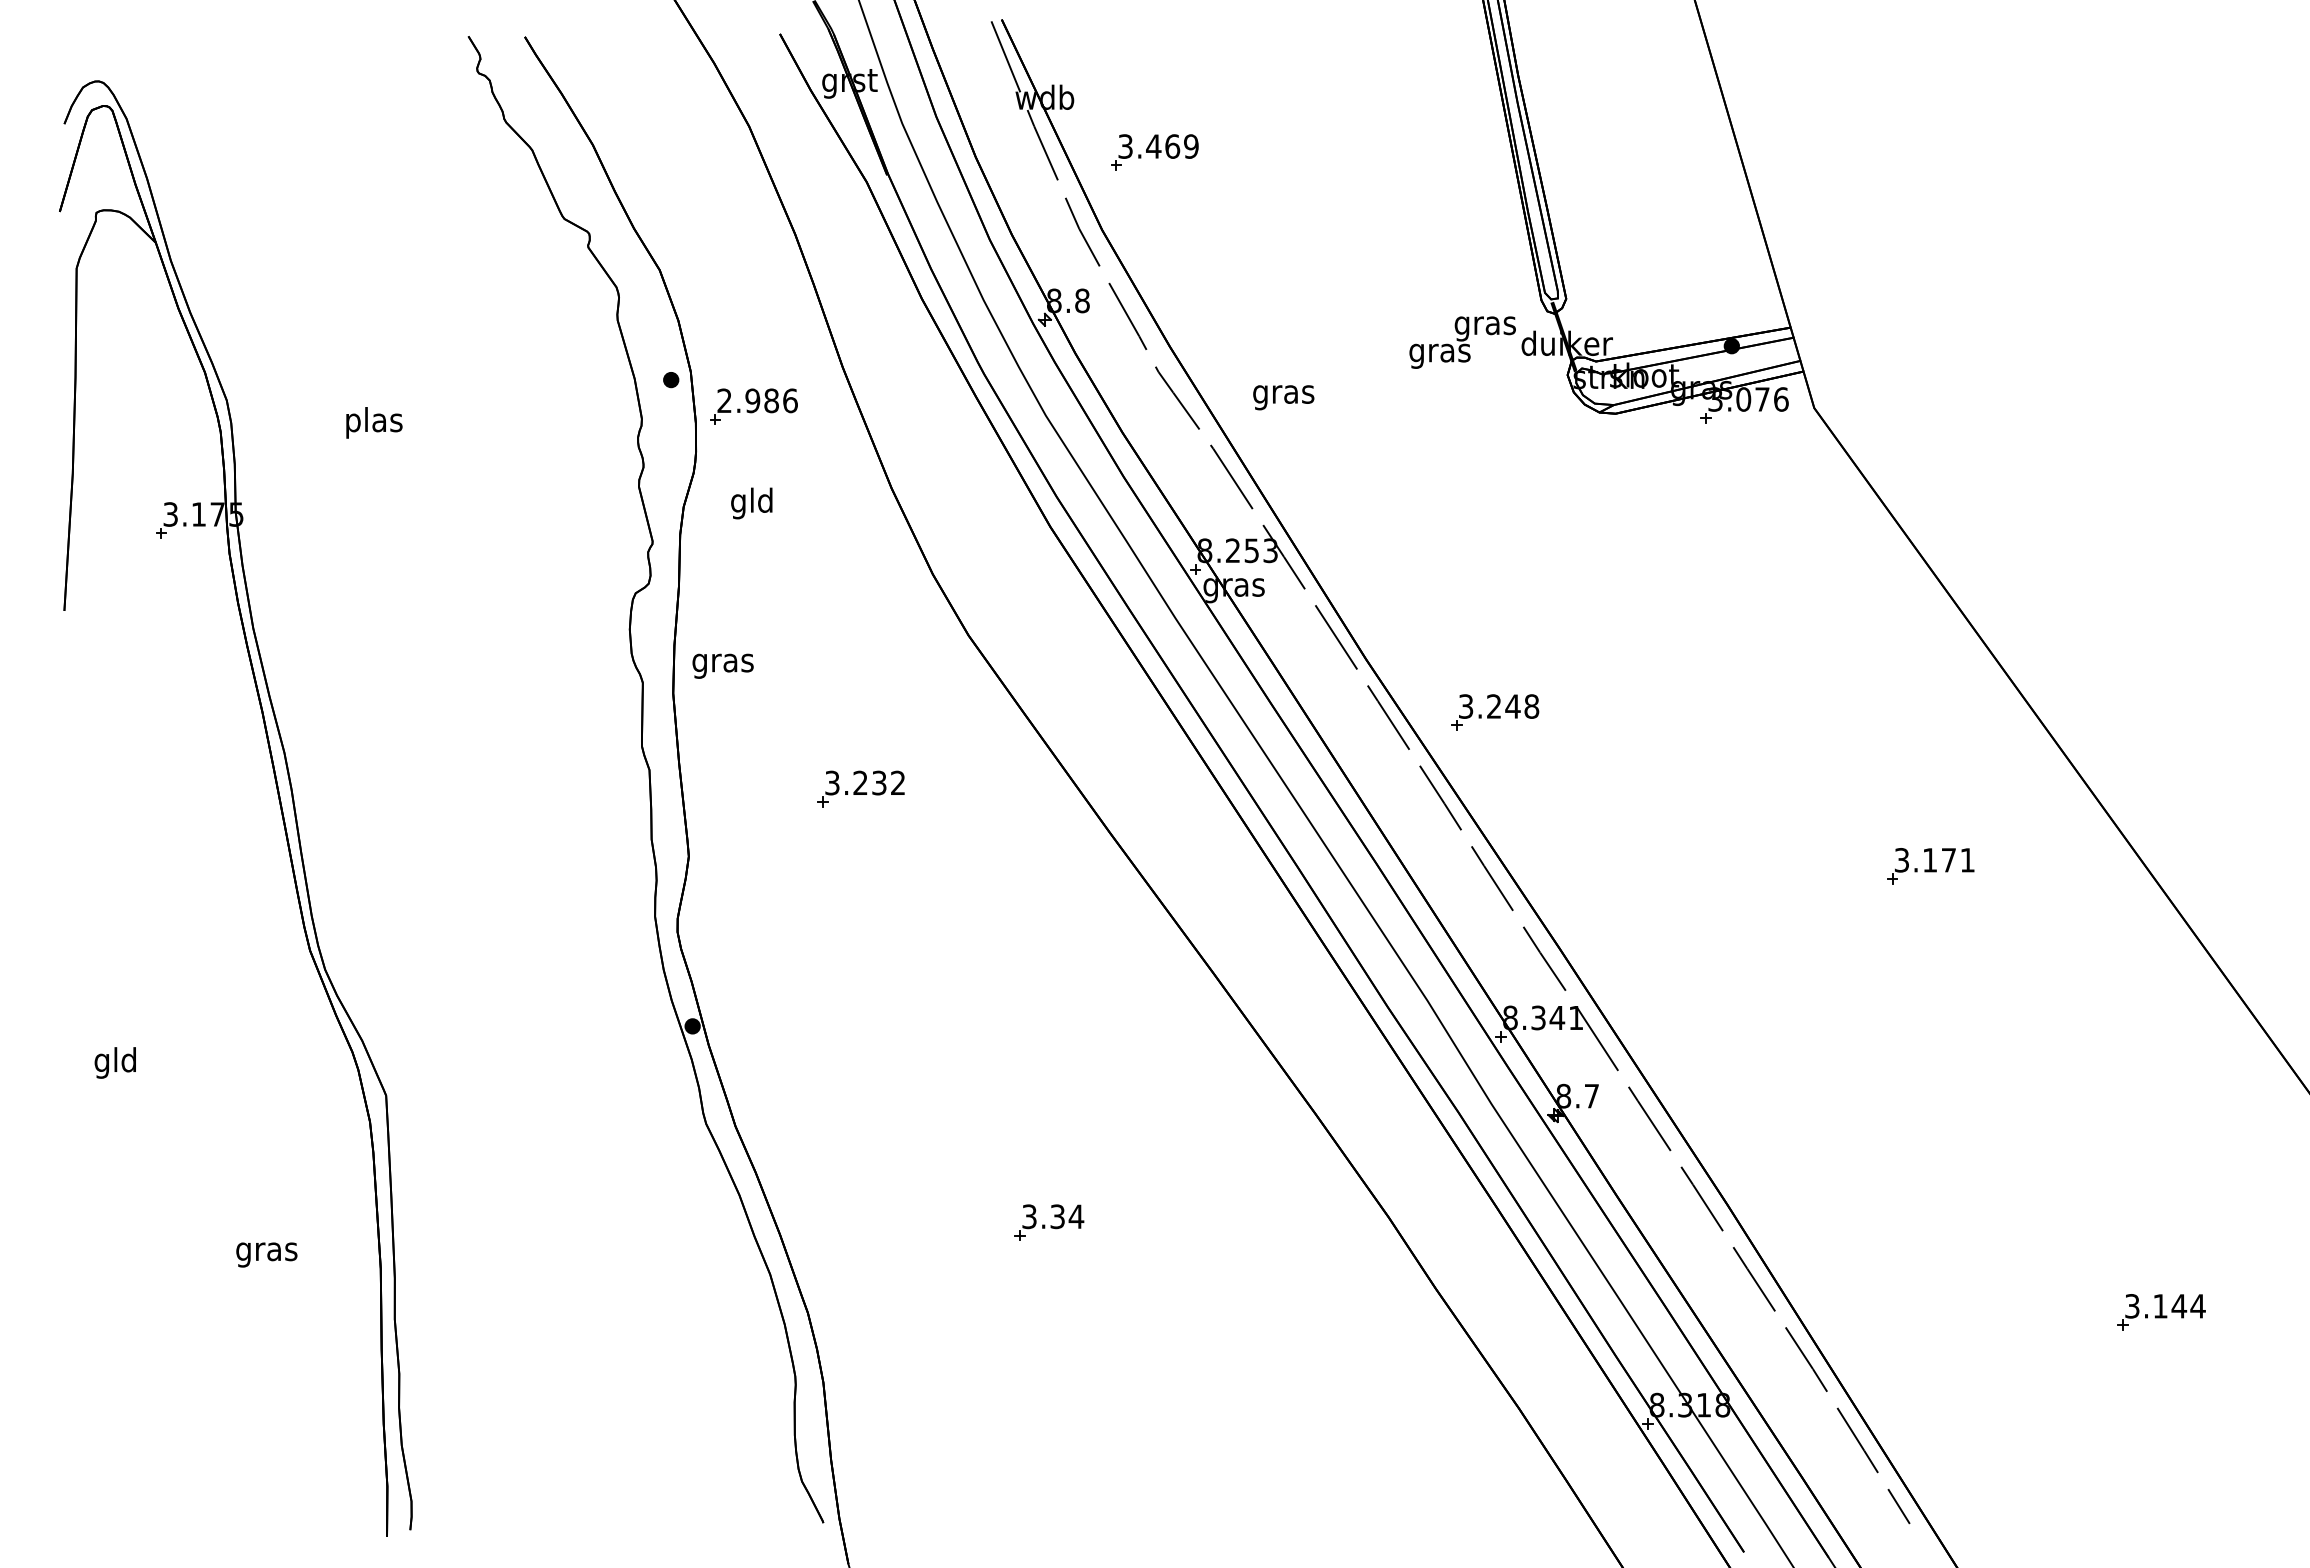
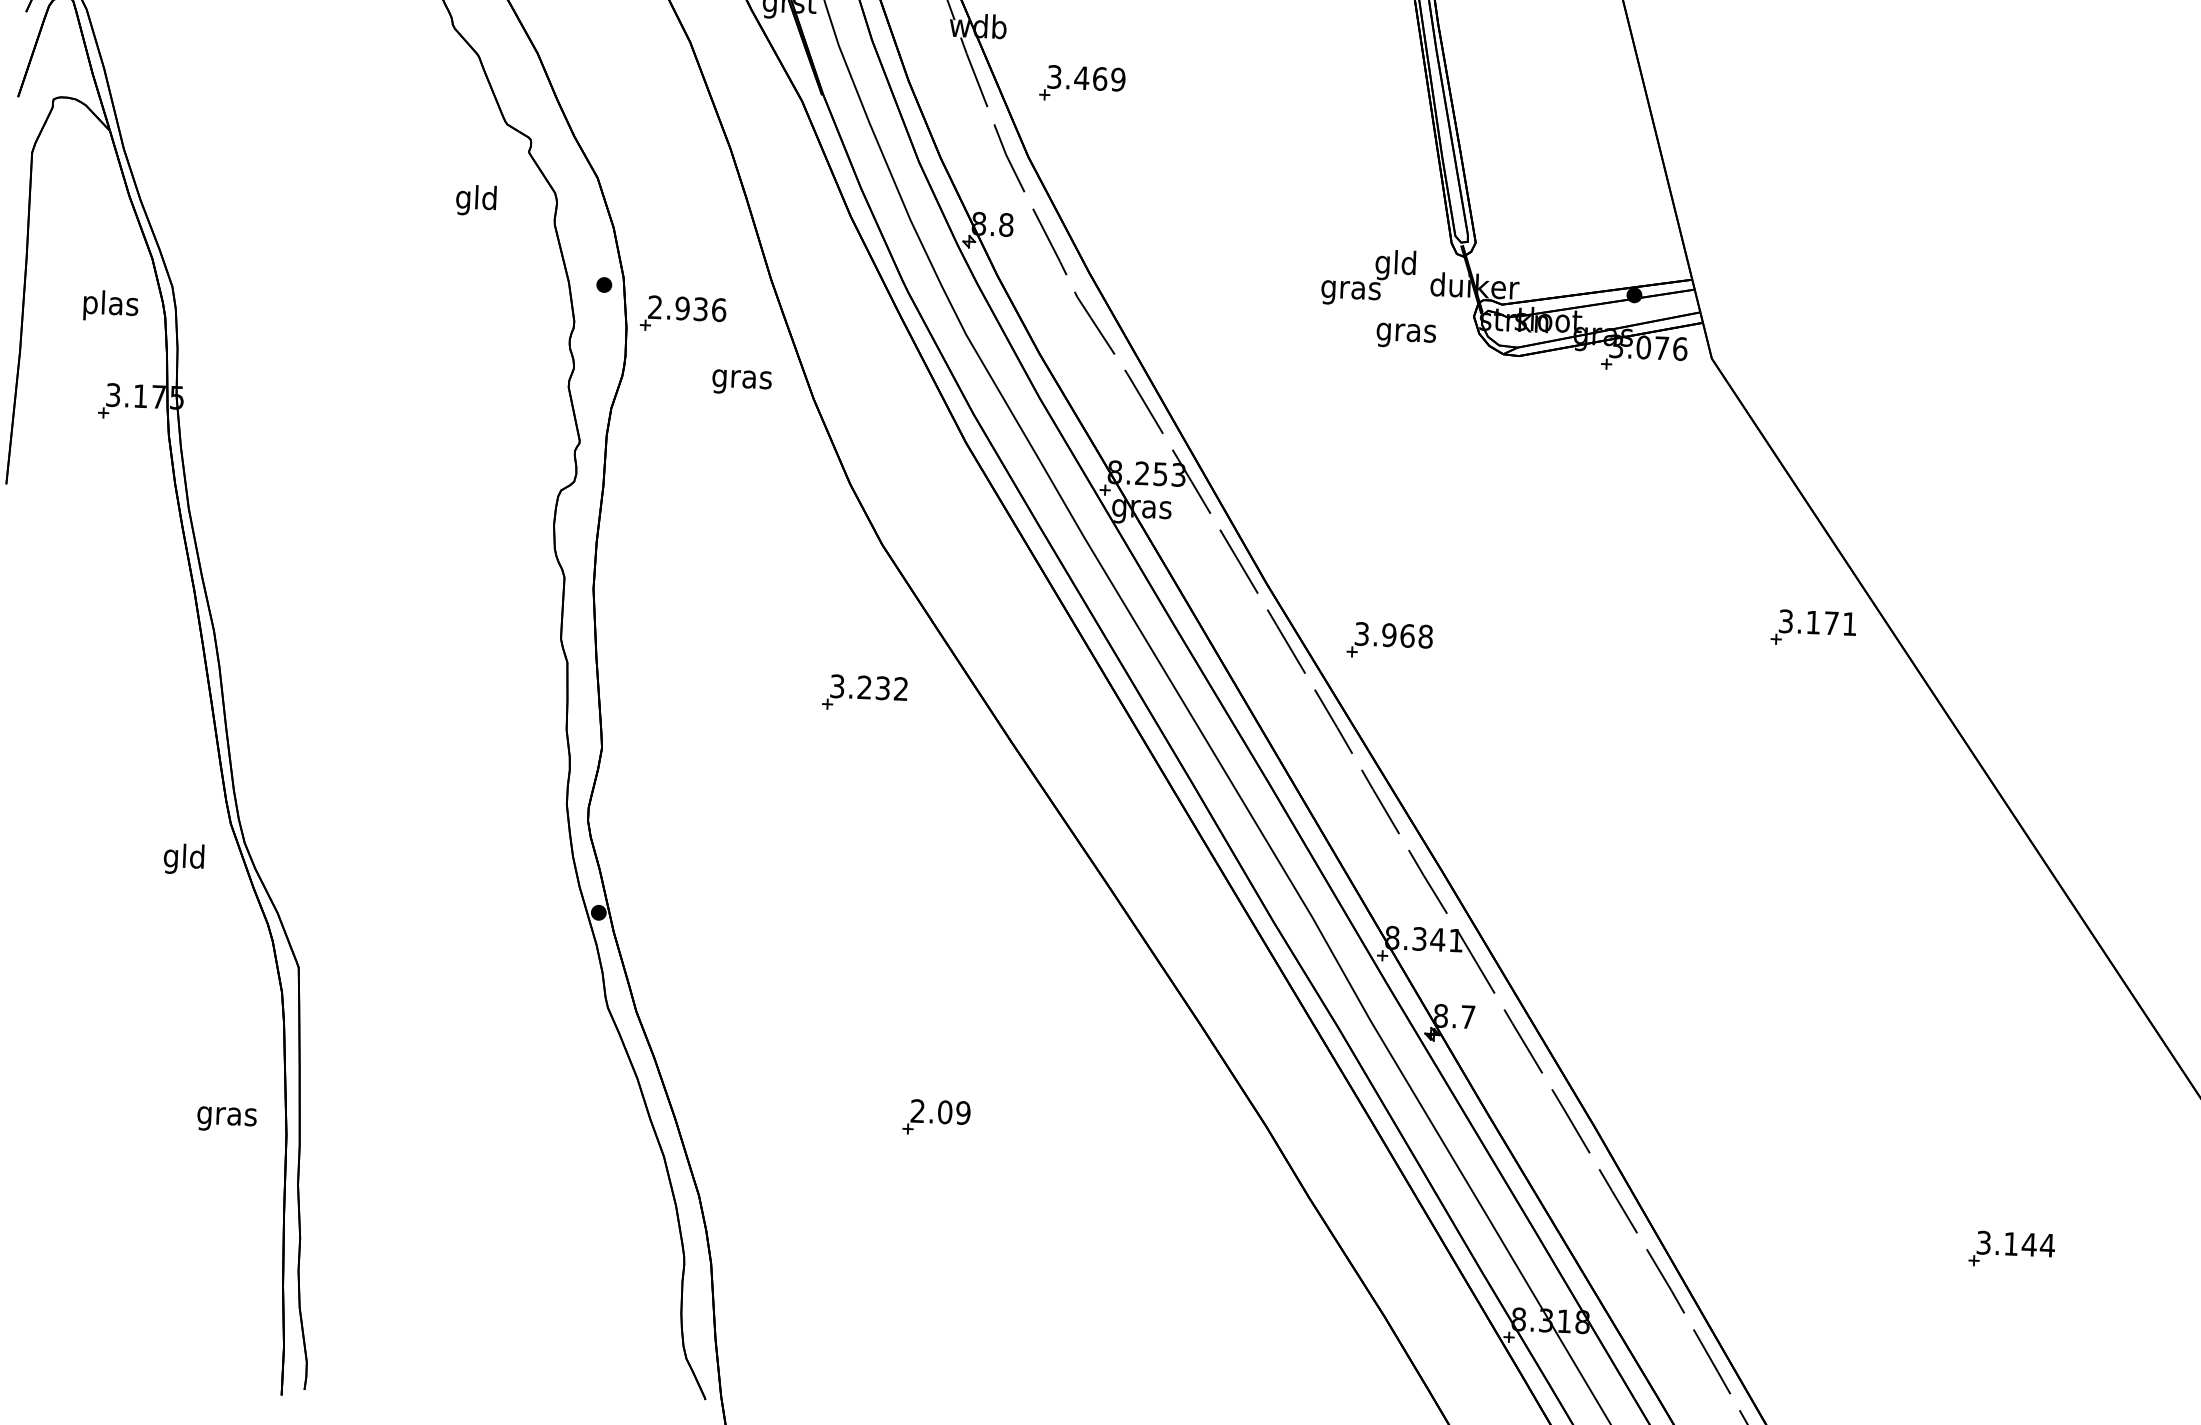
text: (1484, 325) -> (1395, 265), gras -> gld
text: (1283, 397) -> (1406, 335), moved
text: (771, 400) -> (700, 308), 2.986 -> 2.936
text: (374, 422) -> (111, 305), moved
text: (751, 503) -> (475, 200), moved
text: (722, 665) -> (741, 381), moved
text: (1503, 706) -> (1398, 635), 3.248 -> 3.968
part: (860, 788) -> (864, 692), moved
part: (1930, 866) -> (1813, 628), moved
text: (114, 1062) -> (183, 858), moved
text: (1053, 1216) -> (941, 1111), 3.34 -> 2.09
text: (266, 1254) -> (226, 1118), moved

